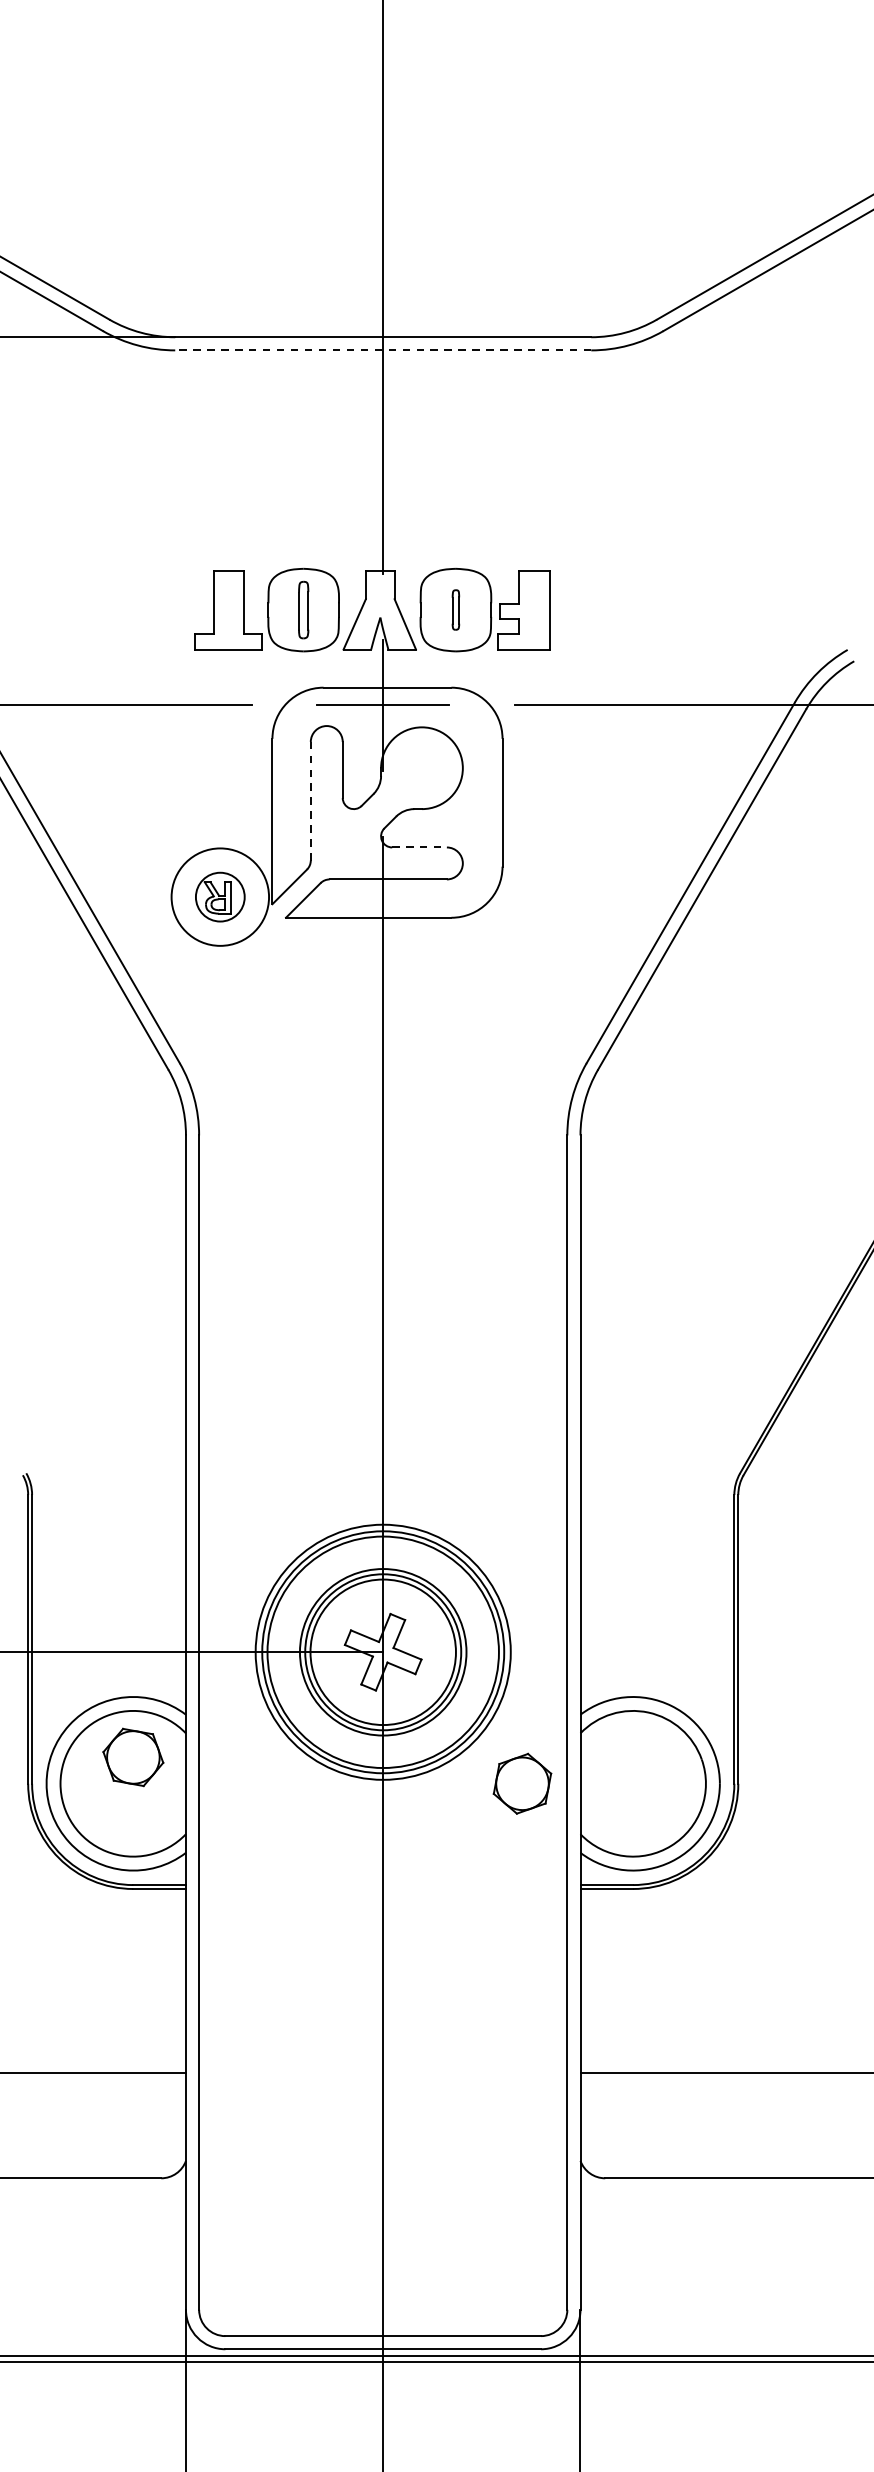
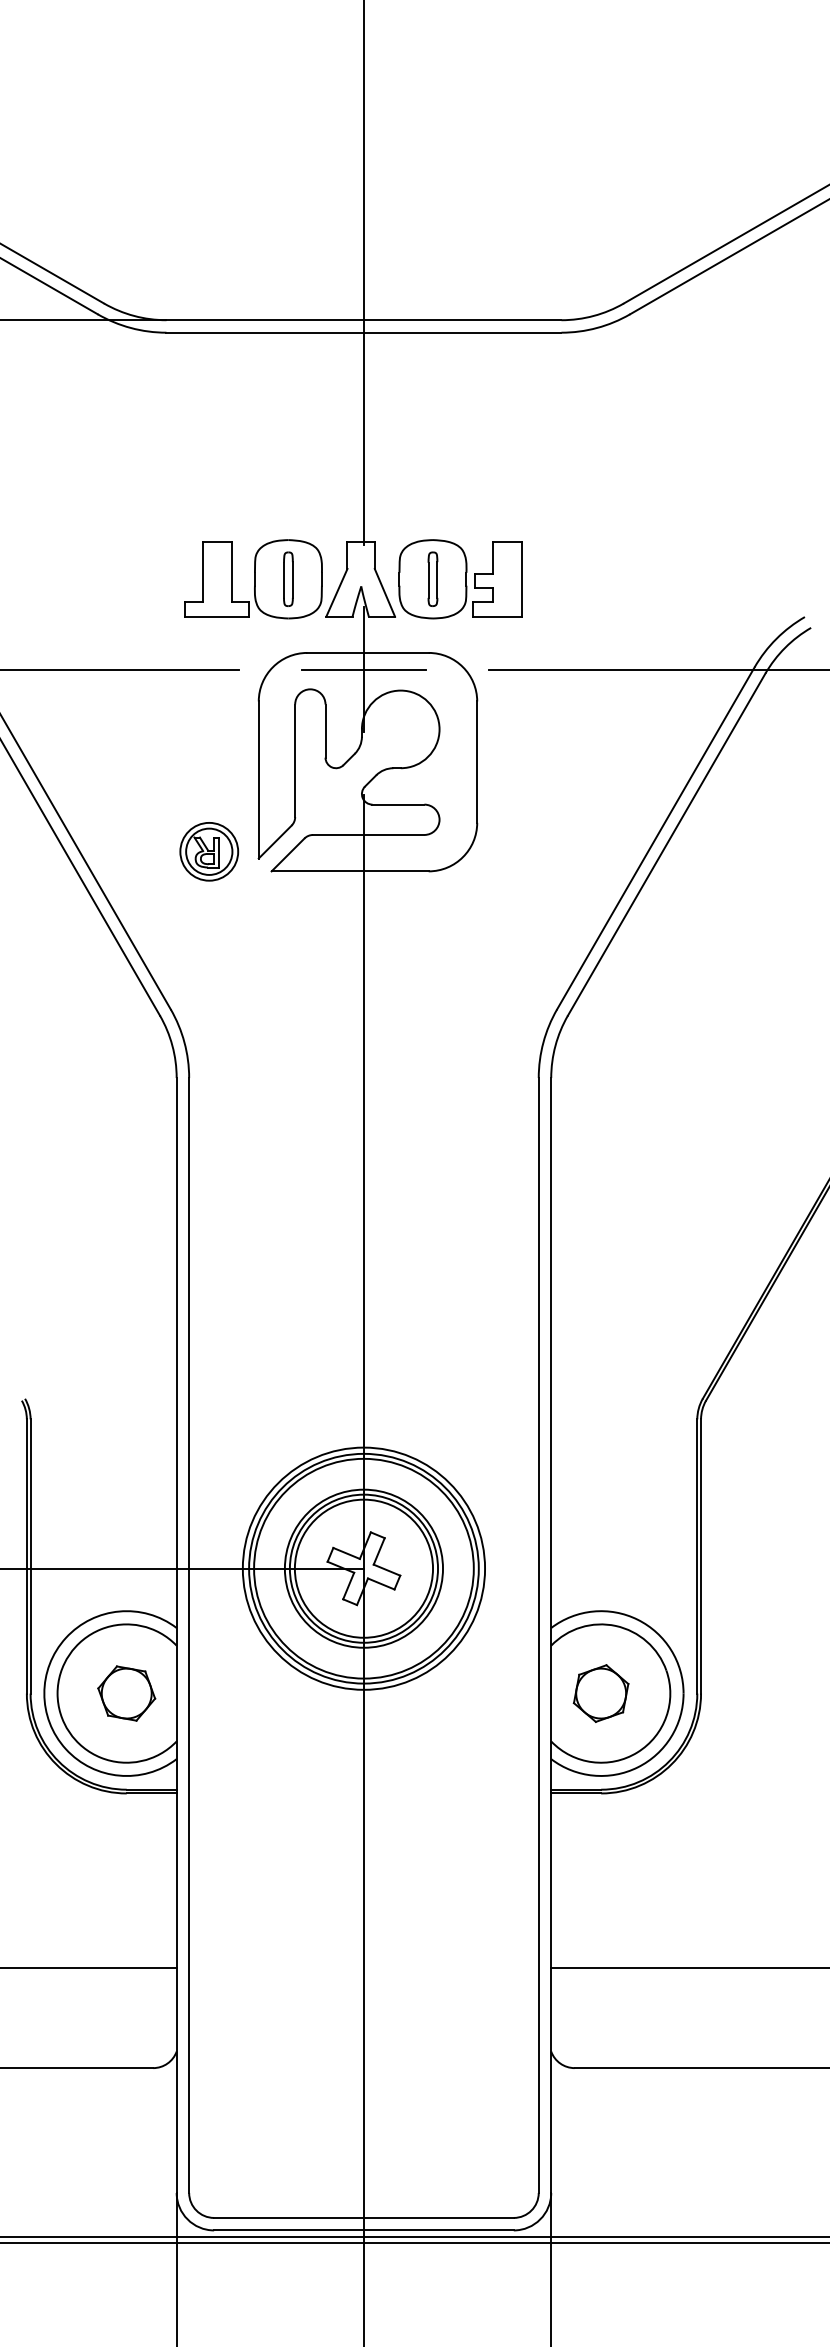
line: (382, 350) -> (363, 332), dashed -> solid
part: (455, 609) -> (432, 578), size x1.43
line: (311, 800) -> (295, 760), dashed -> solid
line: (419, 847) -> (398, 804), dashed -> solid
circle: (220, 896) -> (209, 851), size x0.62
part: (133, 1757) -> (126, 1693), moved
part: (521, 1783) -> (600, 1693), moved

